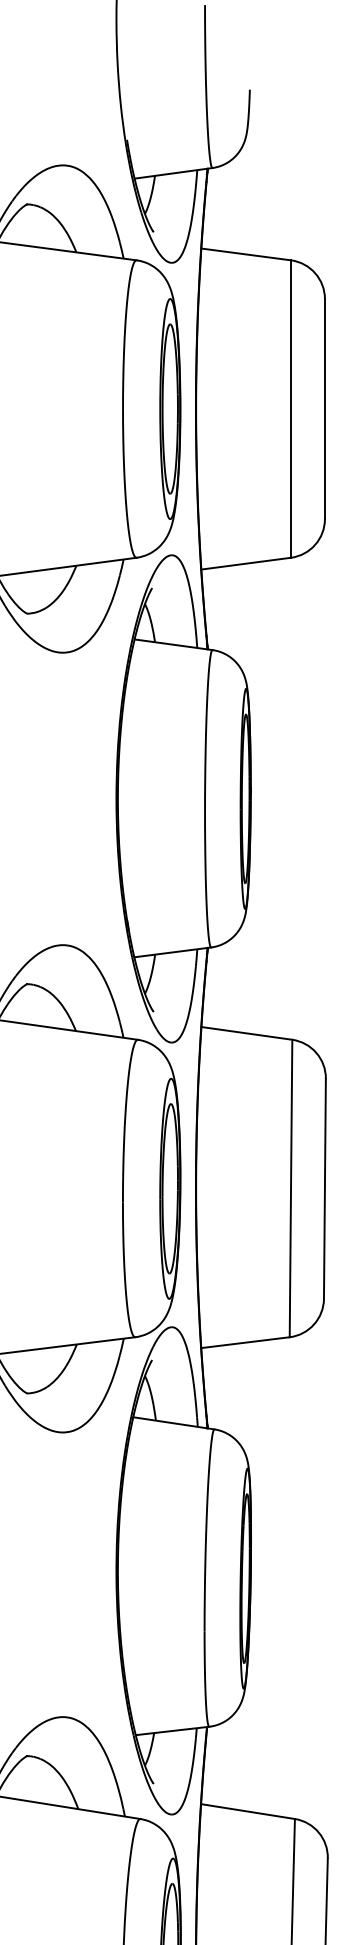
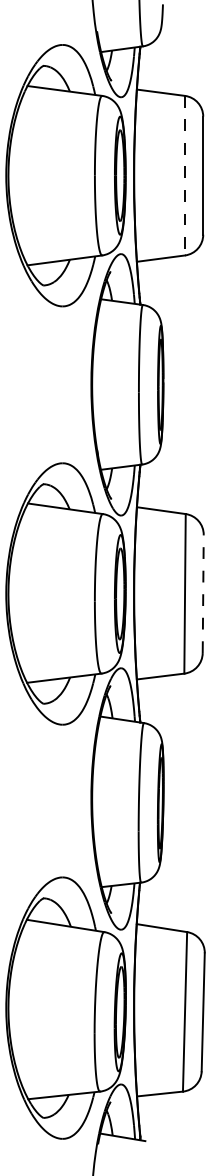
line: (291, 408) -> (185, 175), solid -> dashed
line: (325, 1187) -> (203, 593), solid -> dashed

